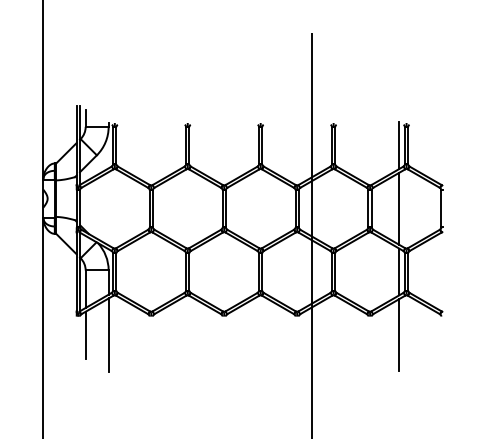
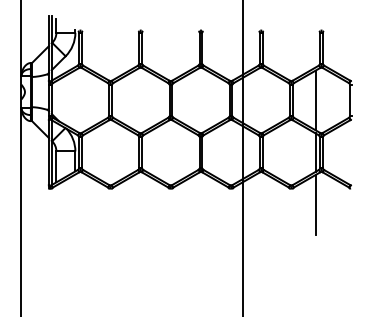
line: (399, 145) -> (315, 48), removed
line: (85, 334) -> (56, 204), removed
line: (108, 334) -> (75, 204), removed

